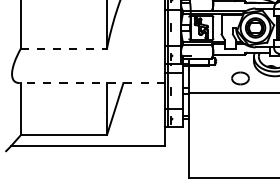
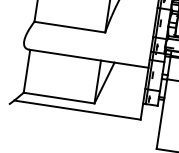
line: (64, 48) -> (70, 26), dashed -> solid
line: (91, 83) -> (88, 59), dashed -> solid

